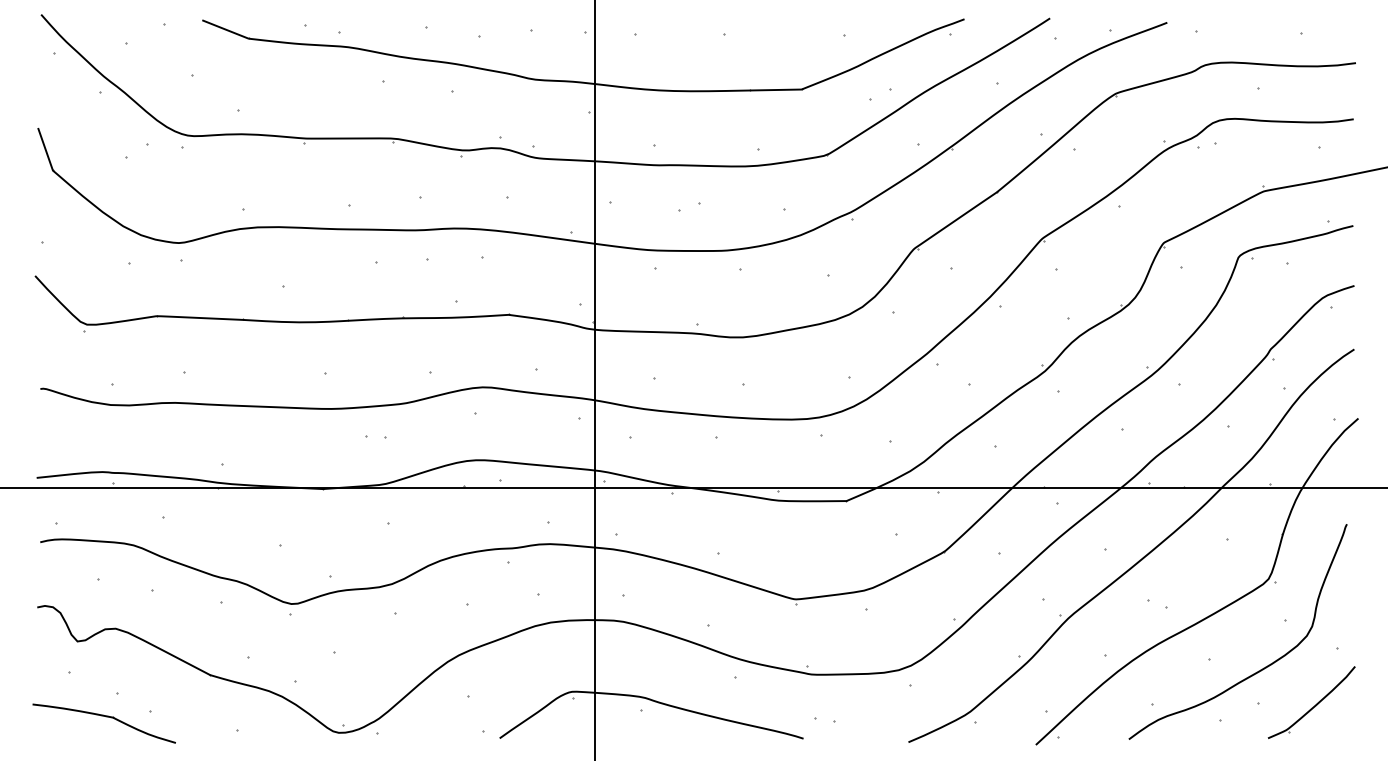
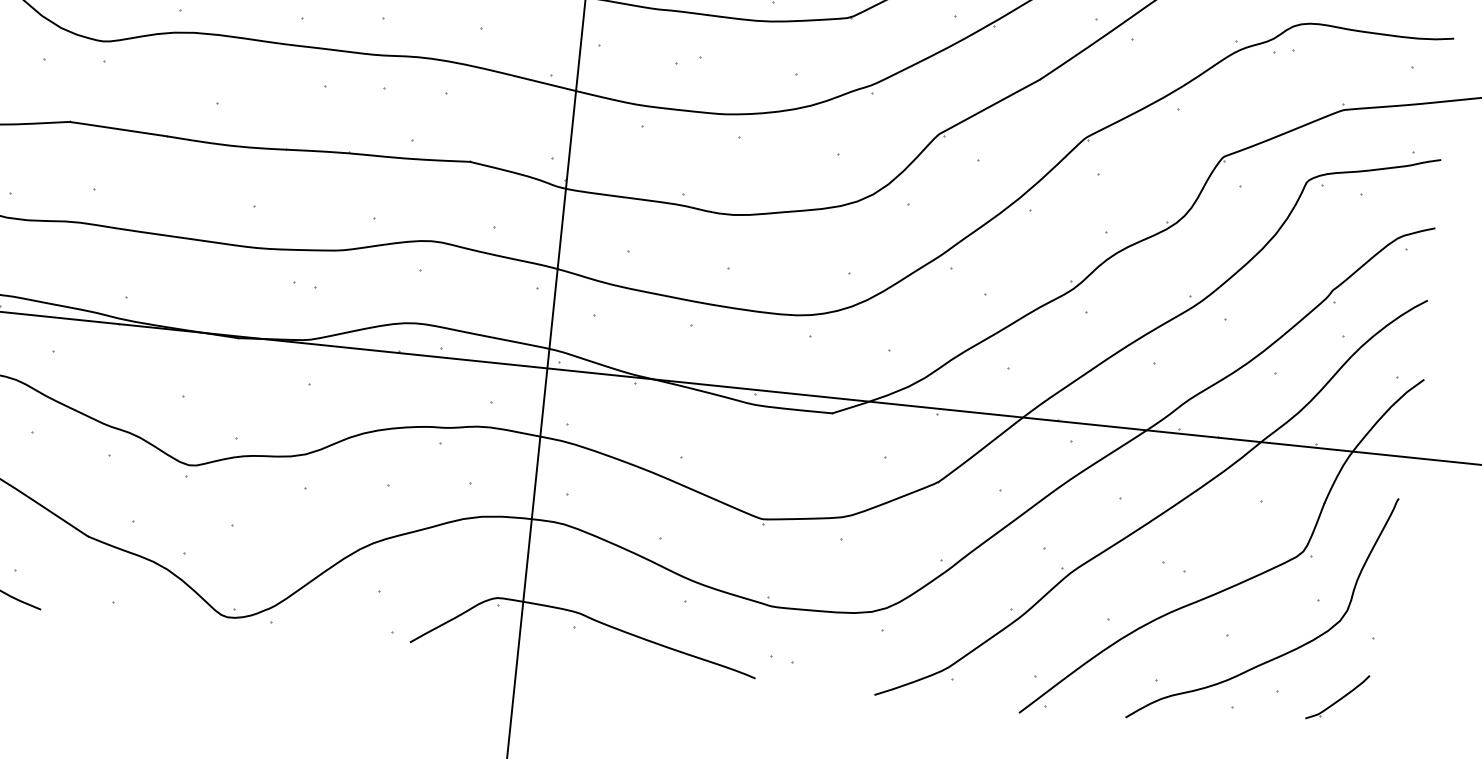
part: (1311, 702) -> (1337, 697), size x0.6

